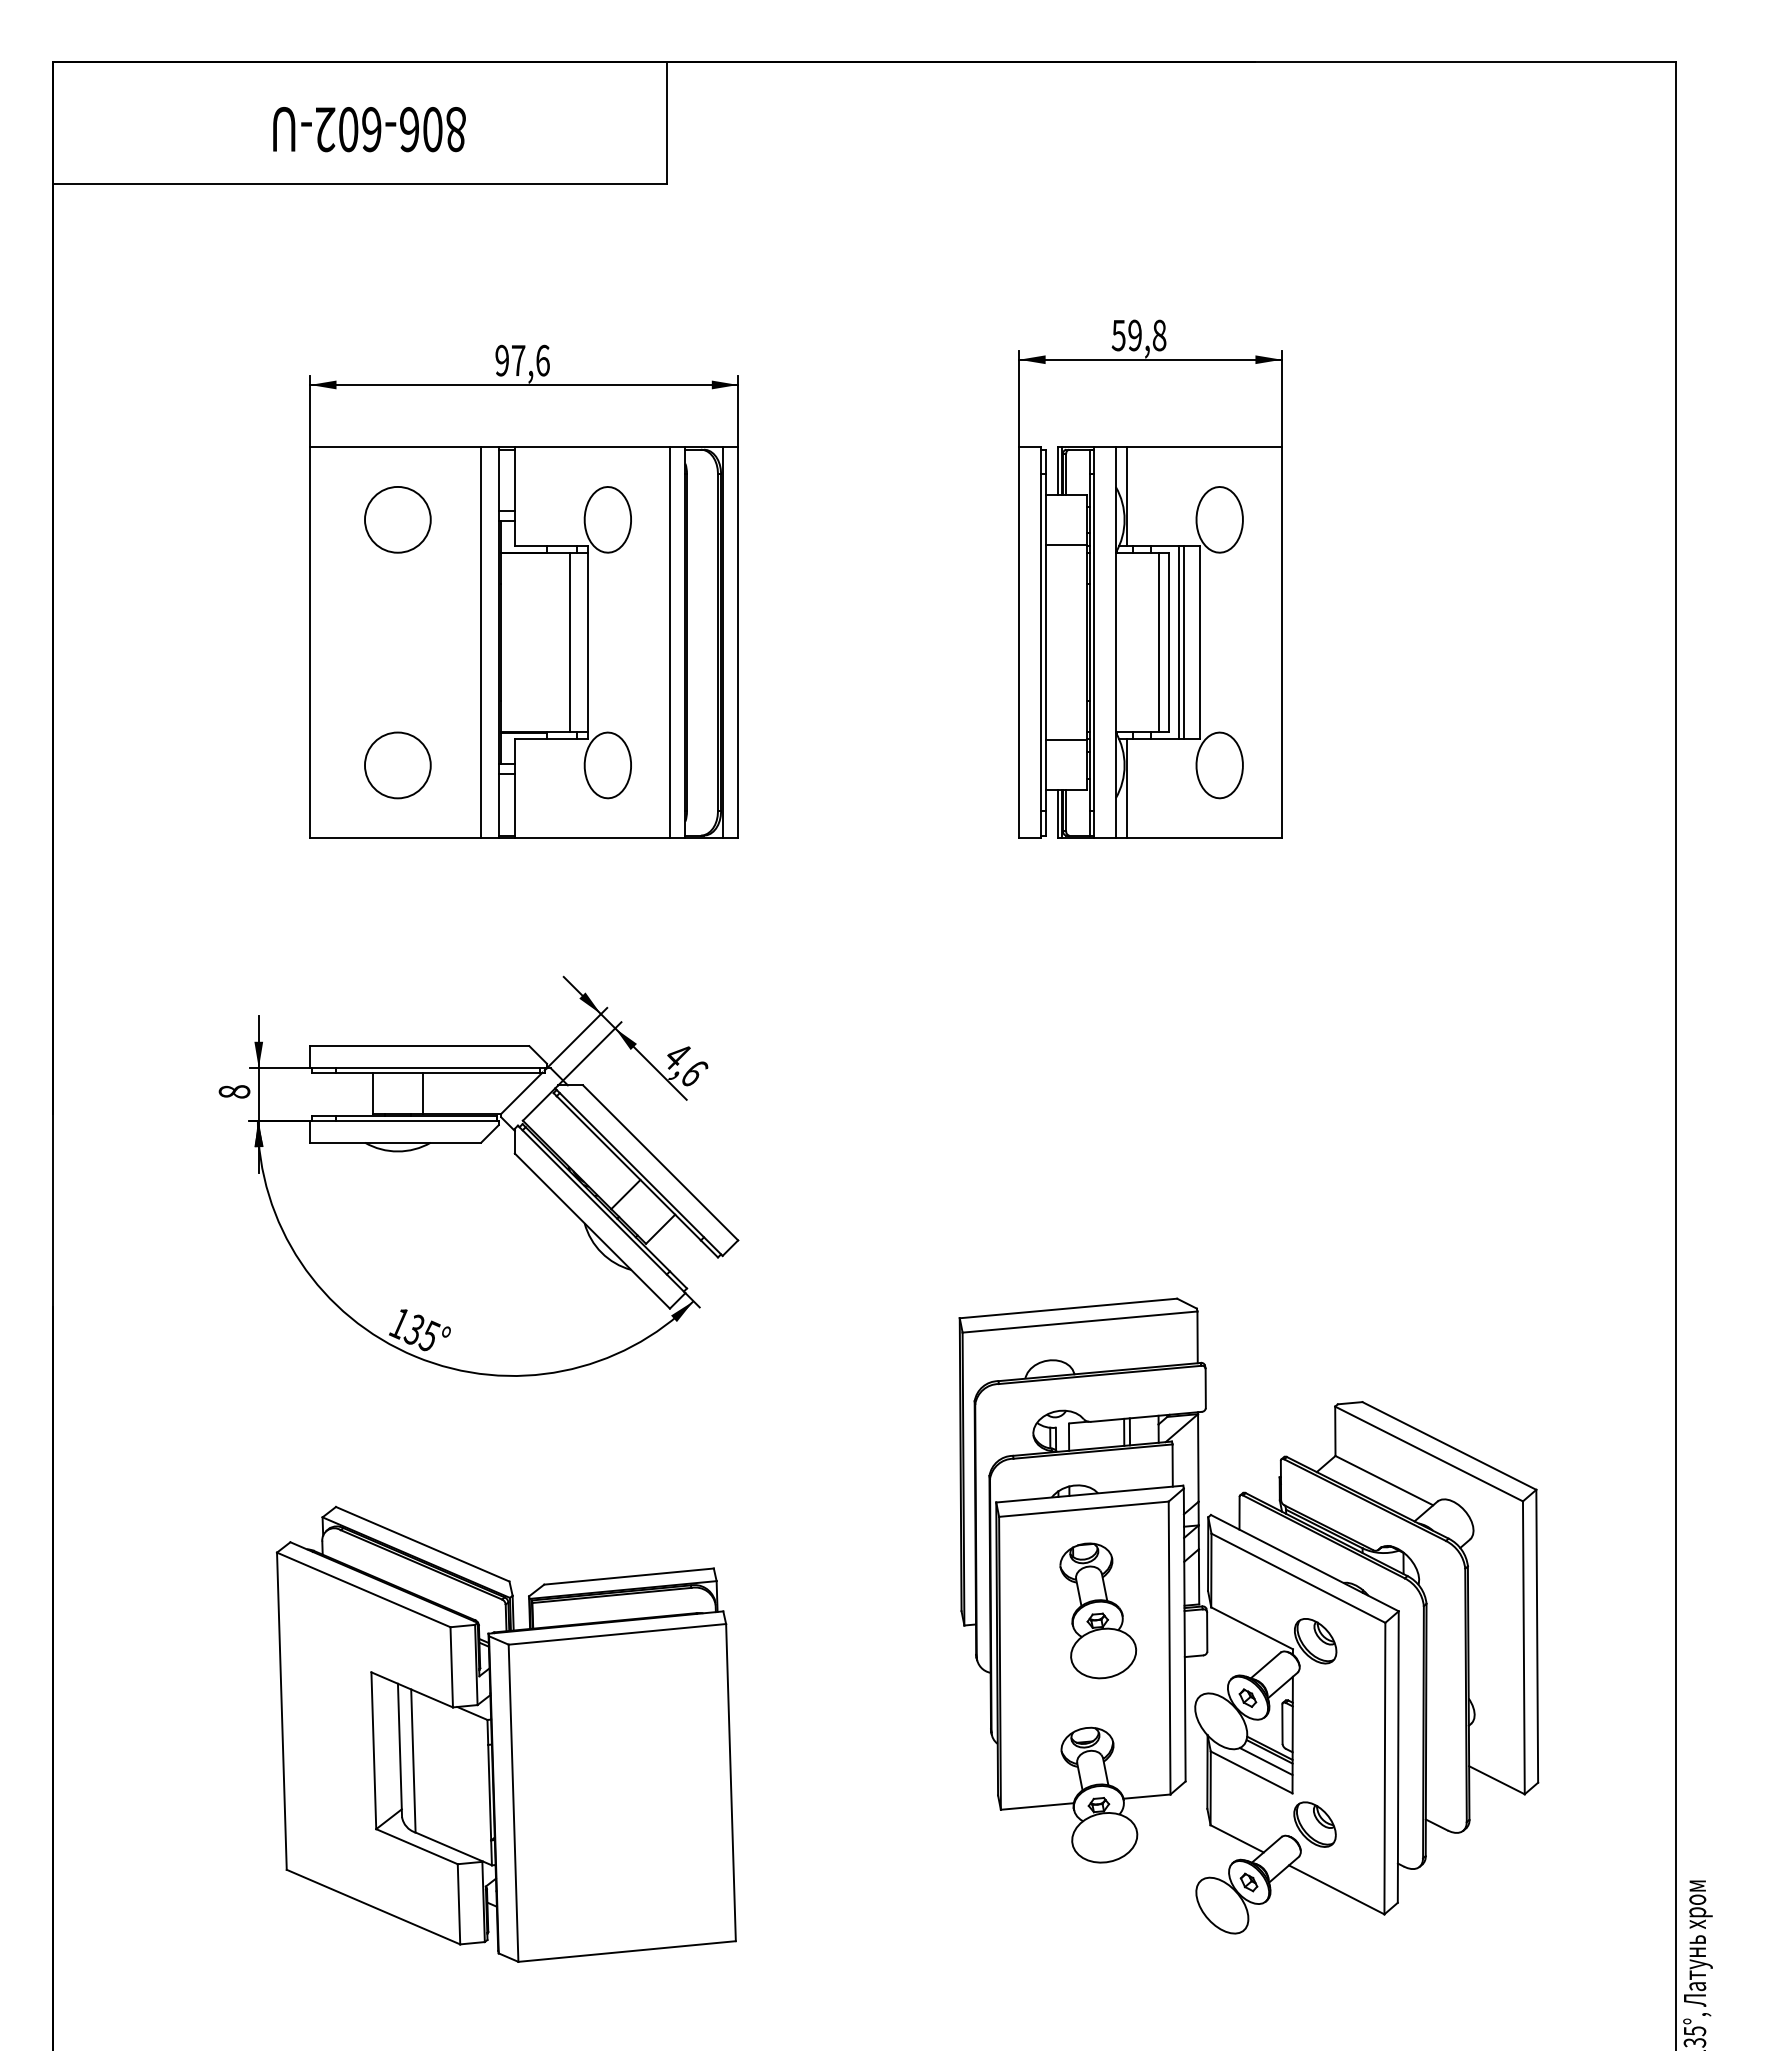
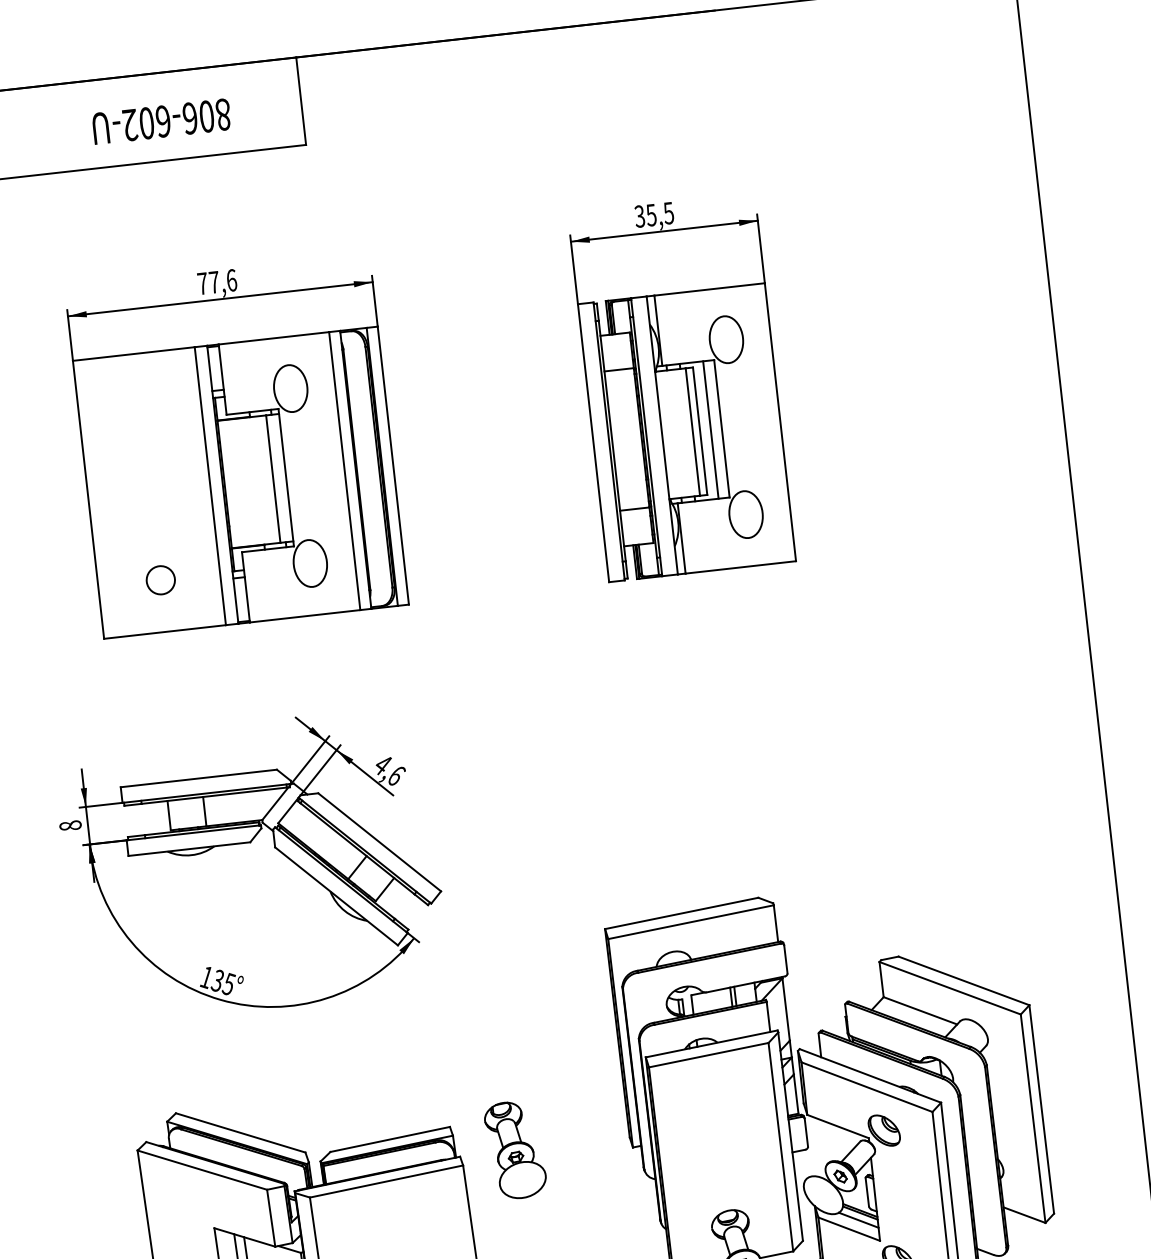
text: (369, 129) -> (161, 121), moved
text: (1139, 335) -> (654, 214), 59,8 -> 35,5
text: (502, 360) -> (202, 283), 97,6 -> 77,6
circle: (397, 519) -> (140, 405), removed
line: (1179, 642) -> (707, 430), removed
circle: (397, 765) -> (160, 580), size x0.6
part: (1098, 1610) -> (515, 1149), moved

